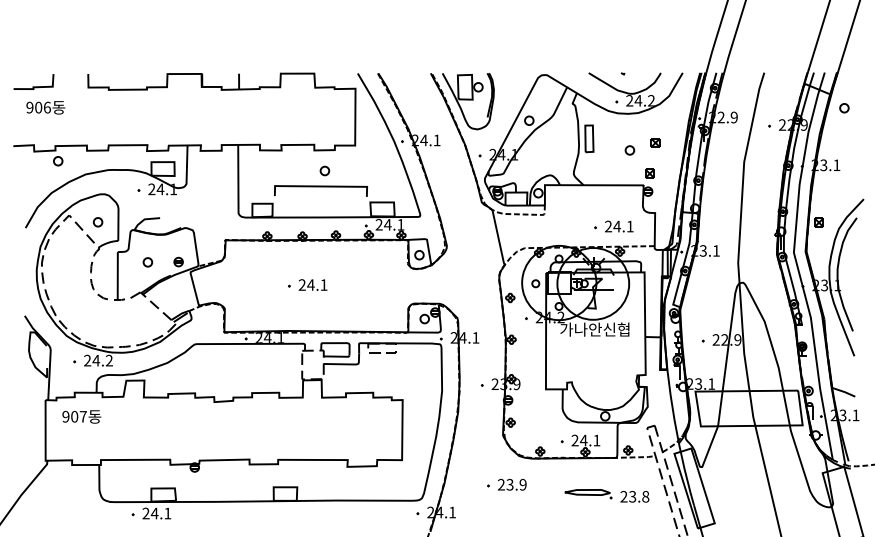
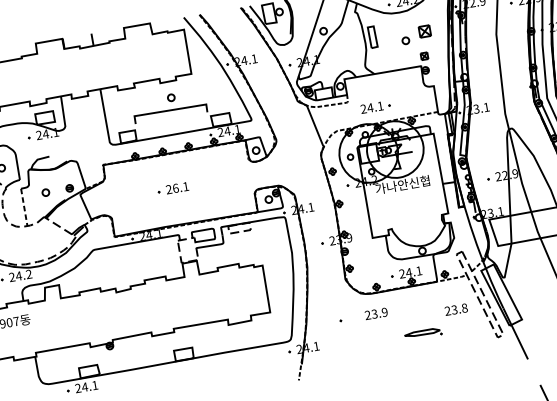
part: (655, 142) -> (424, 31), size x1.6
text: (619, 226) -> (372, 107), moved
line: (117, 276) -> (24, 207), solid -> dashed
text: (310, 284) -> (175, 188), 24.1 -> 26.1
text: (512, 484) -> (376, 313), moved
part: (588, 494) -> (423, 334), moved

